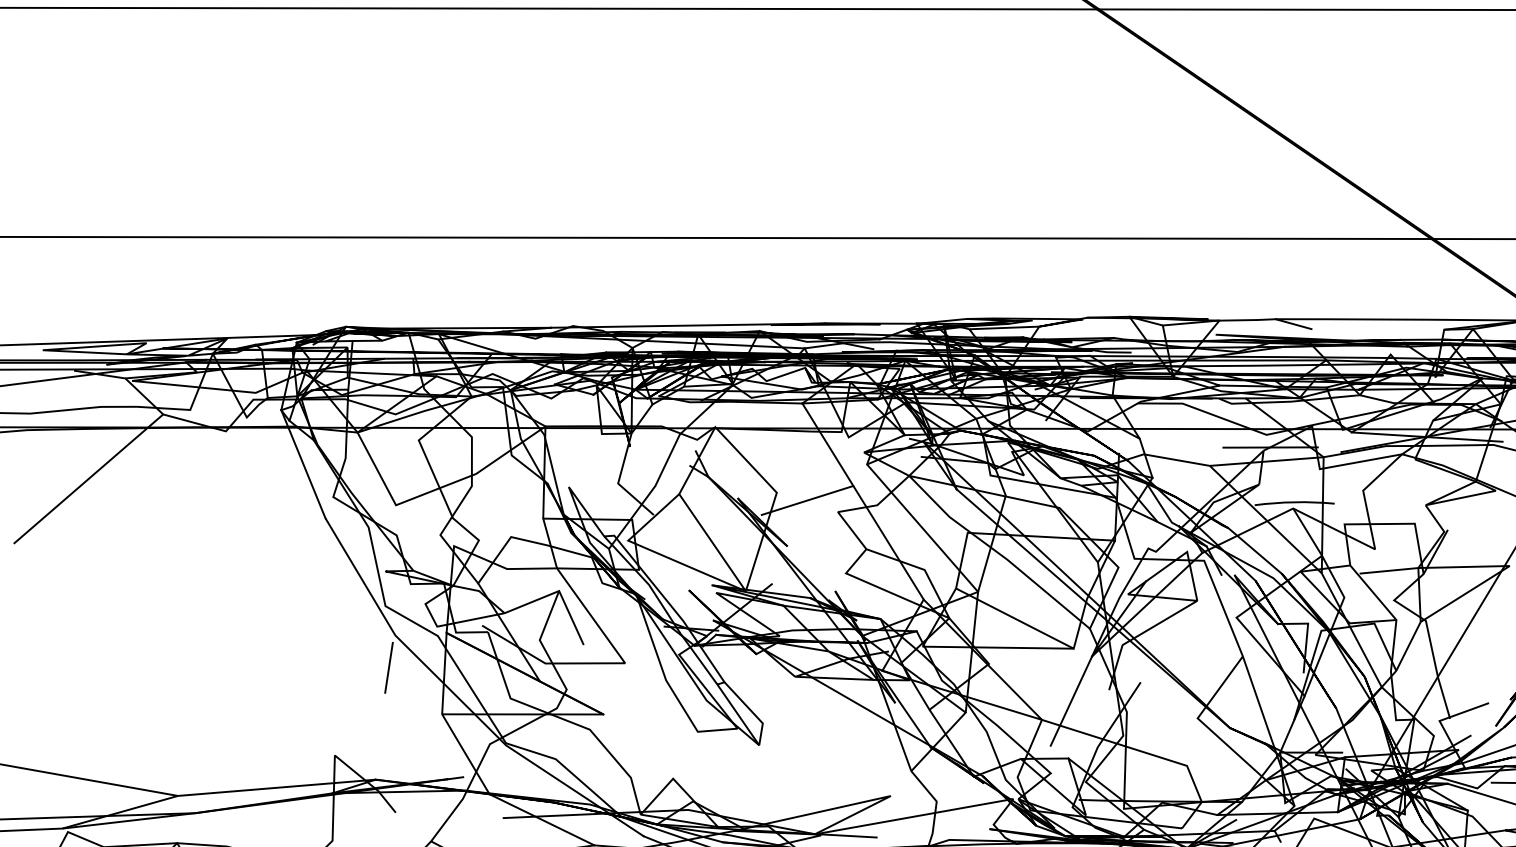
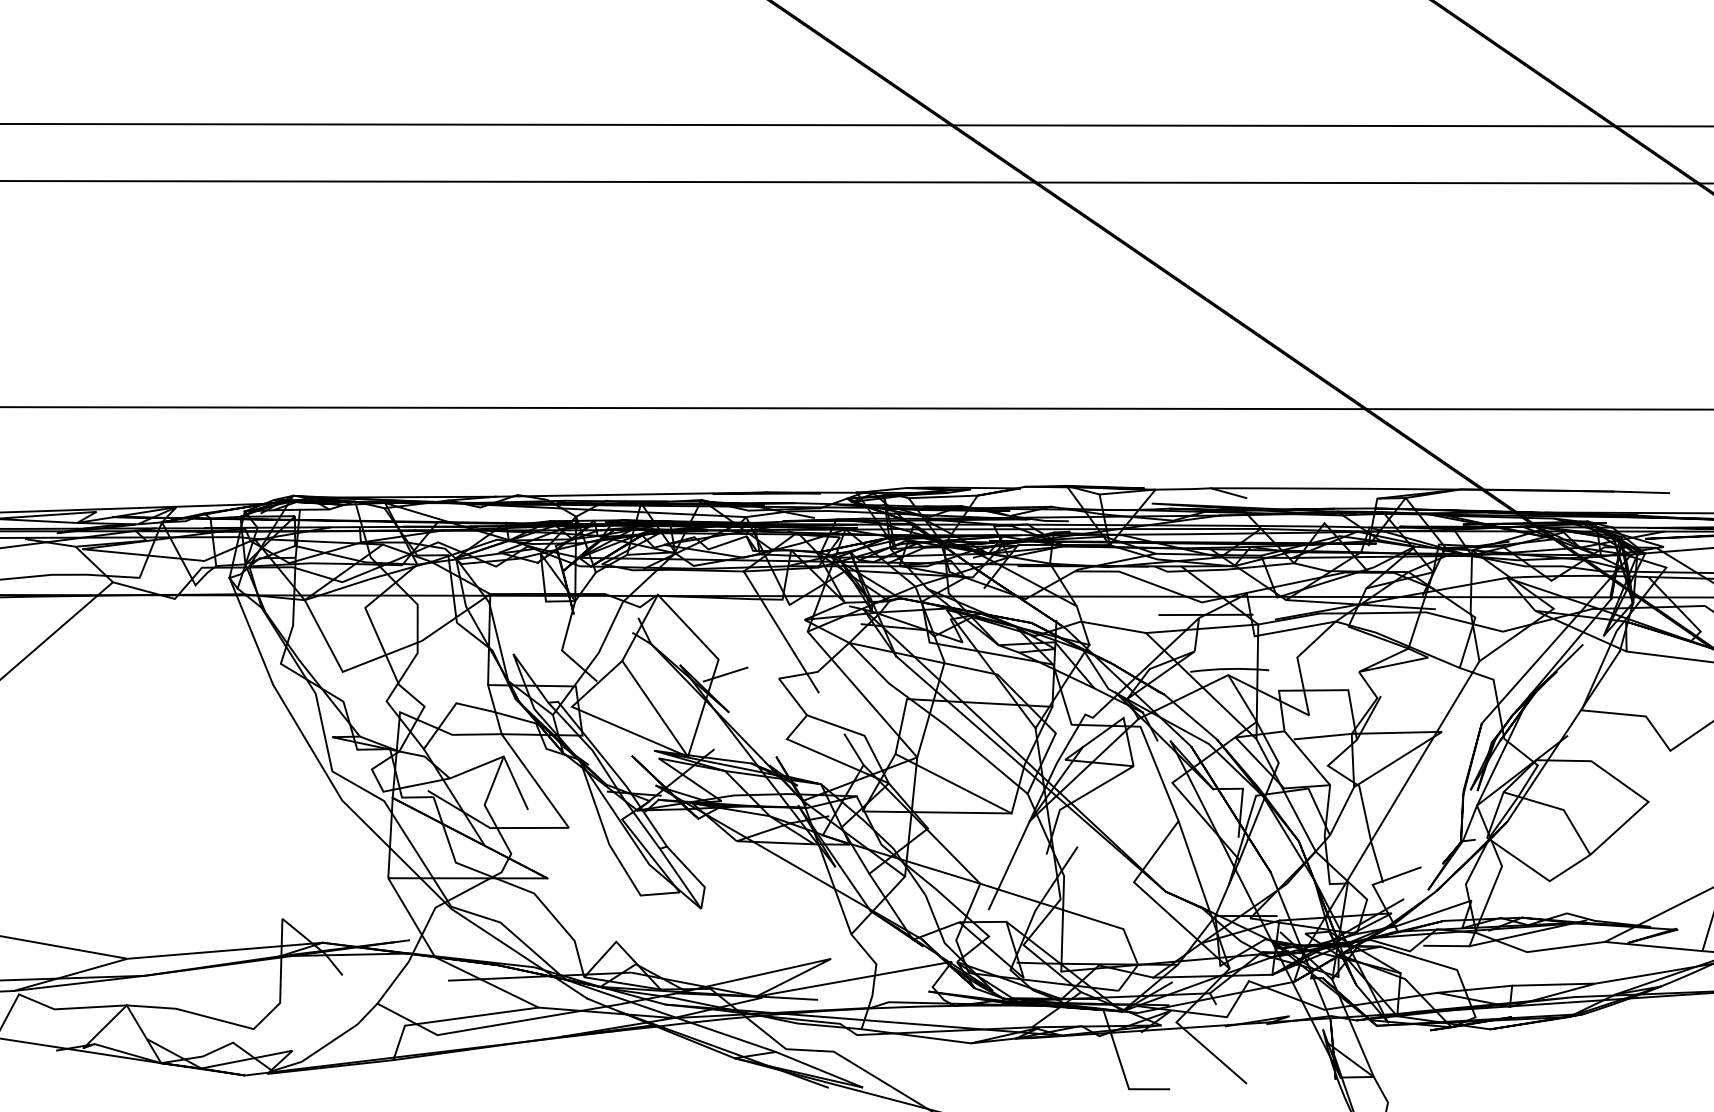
line: (862, 501) -> (803, 668), solid -> dashed
line: (388, 666) -> (335, 831), removed

